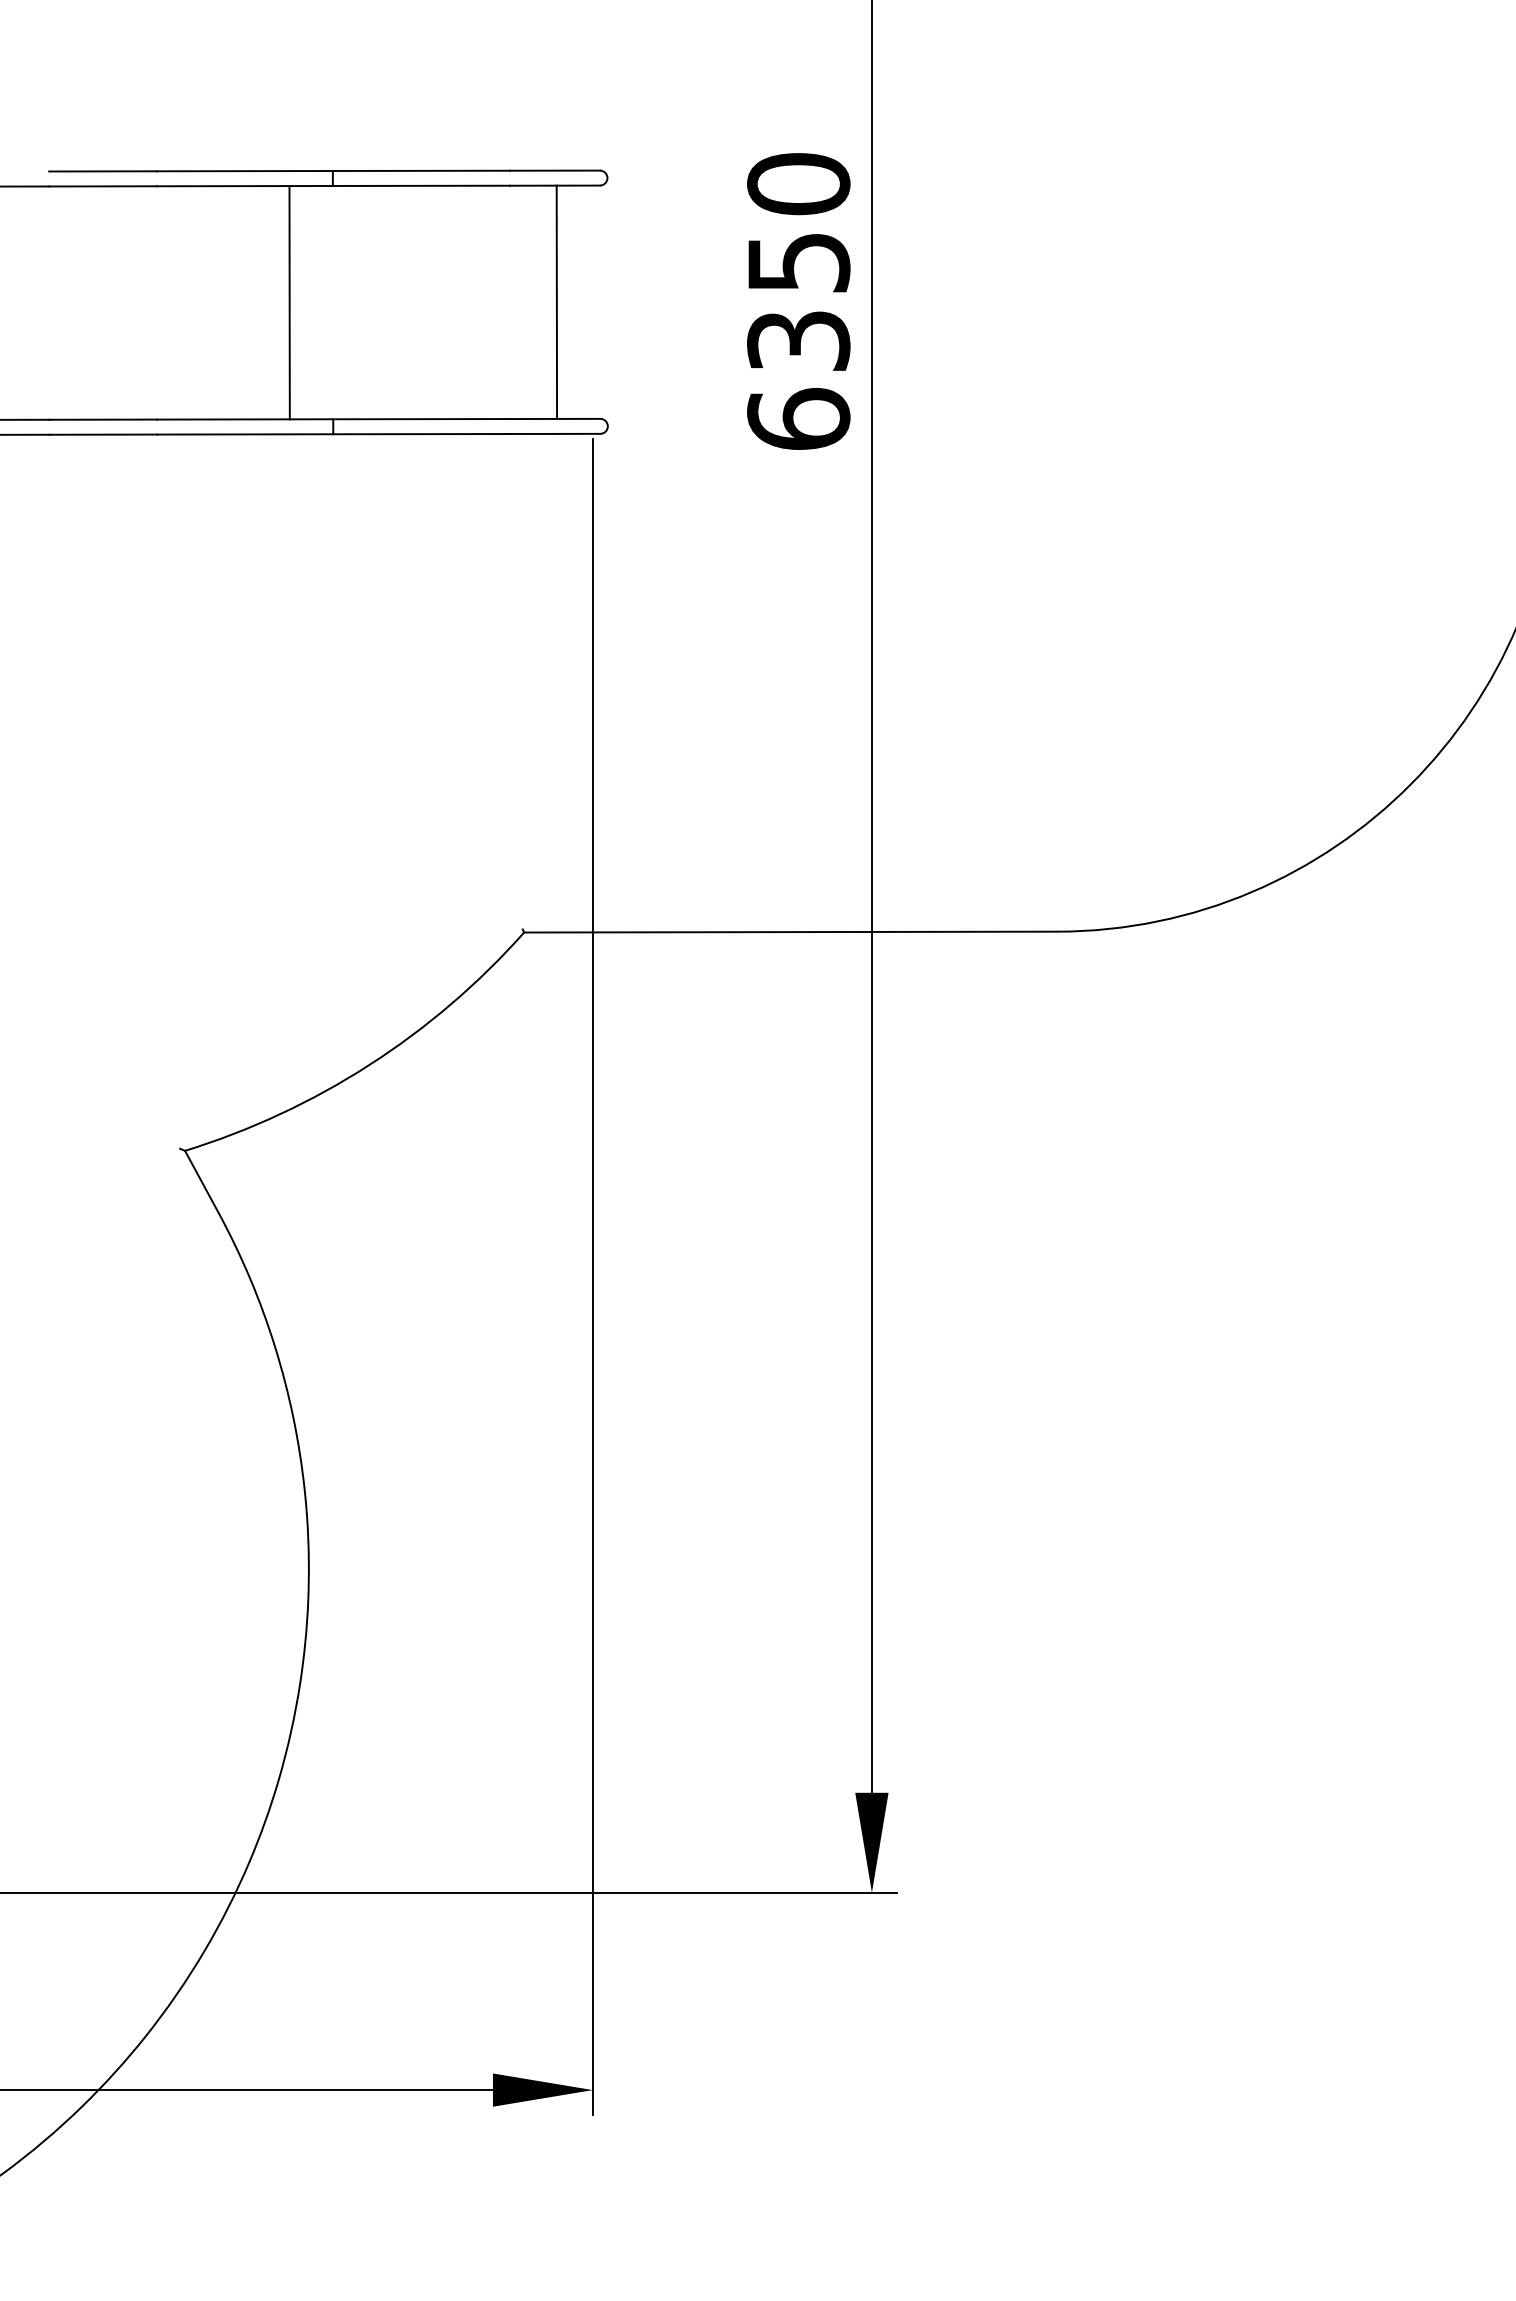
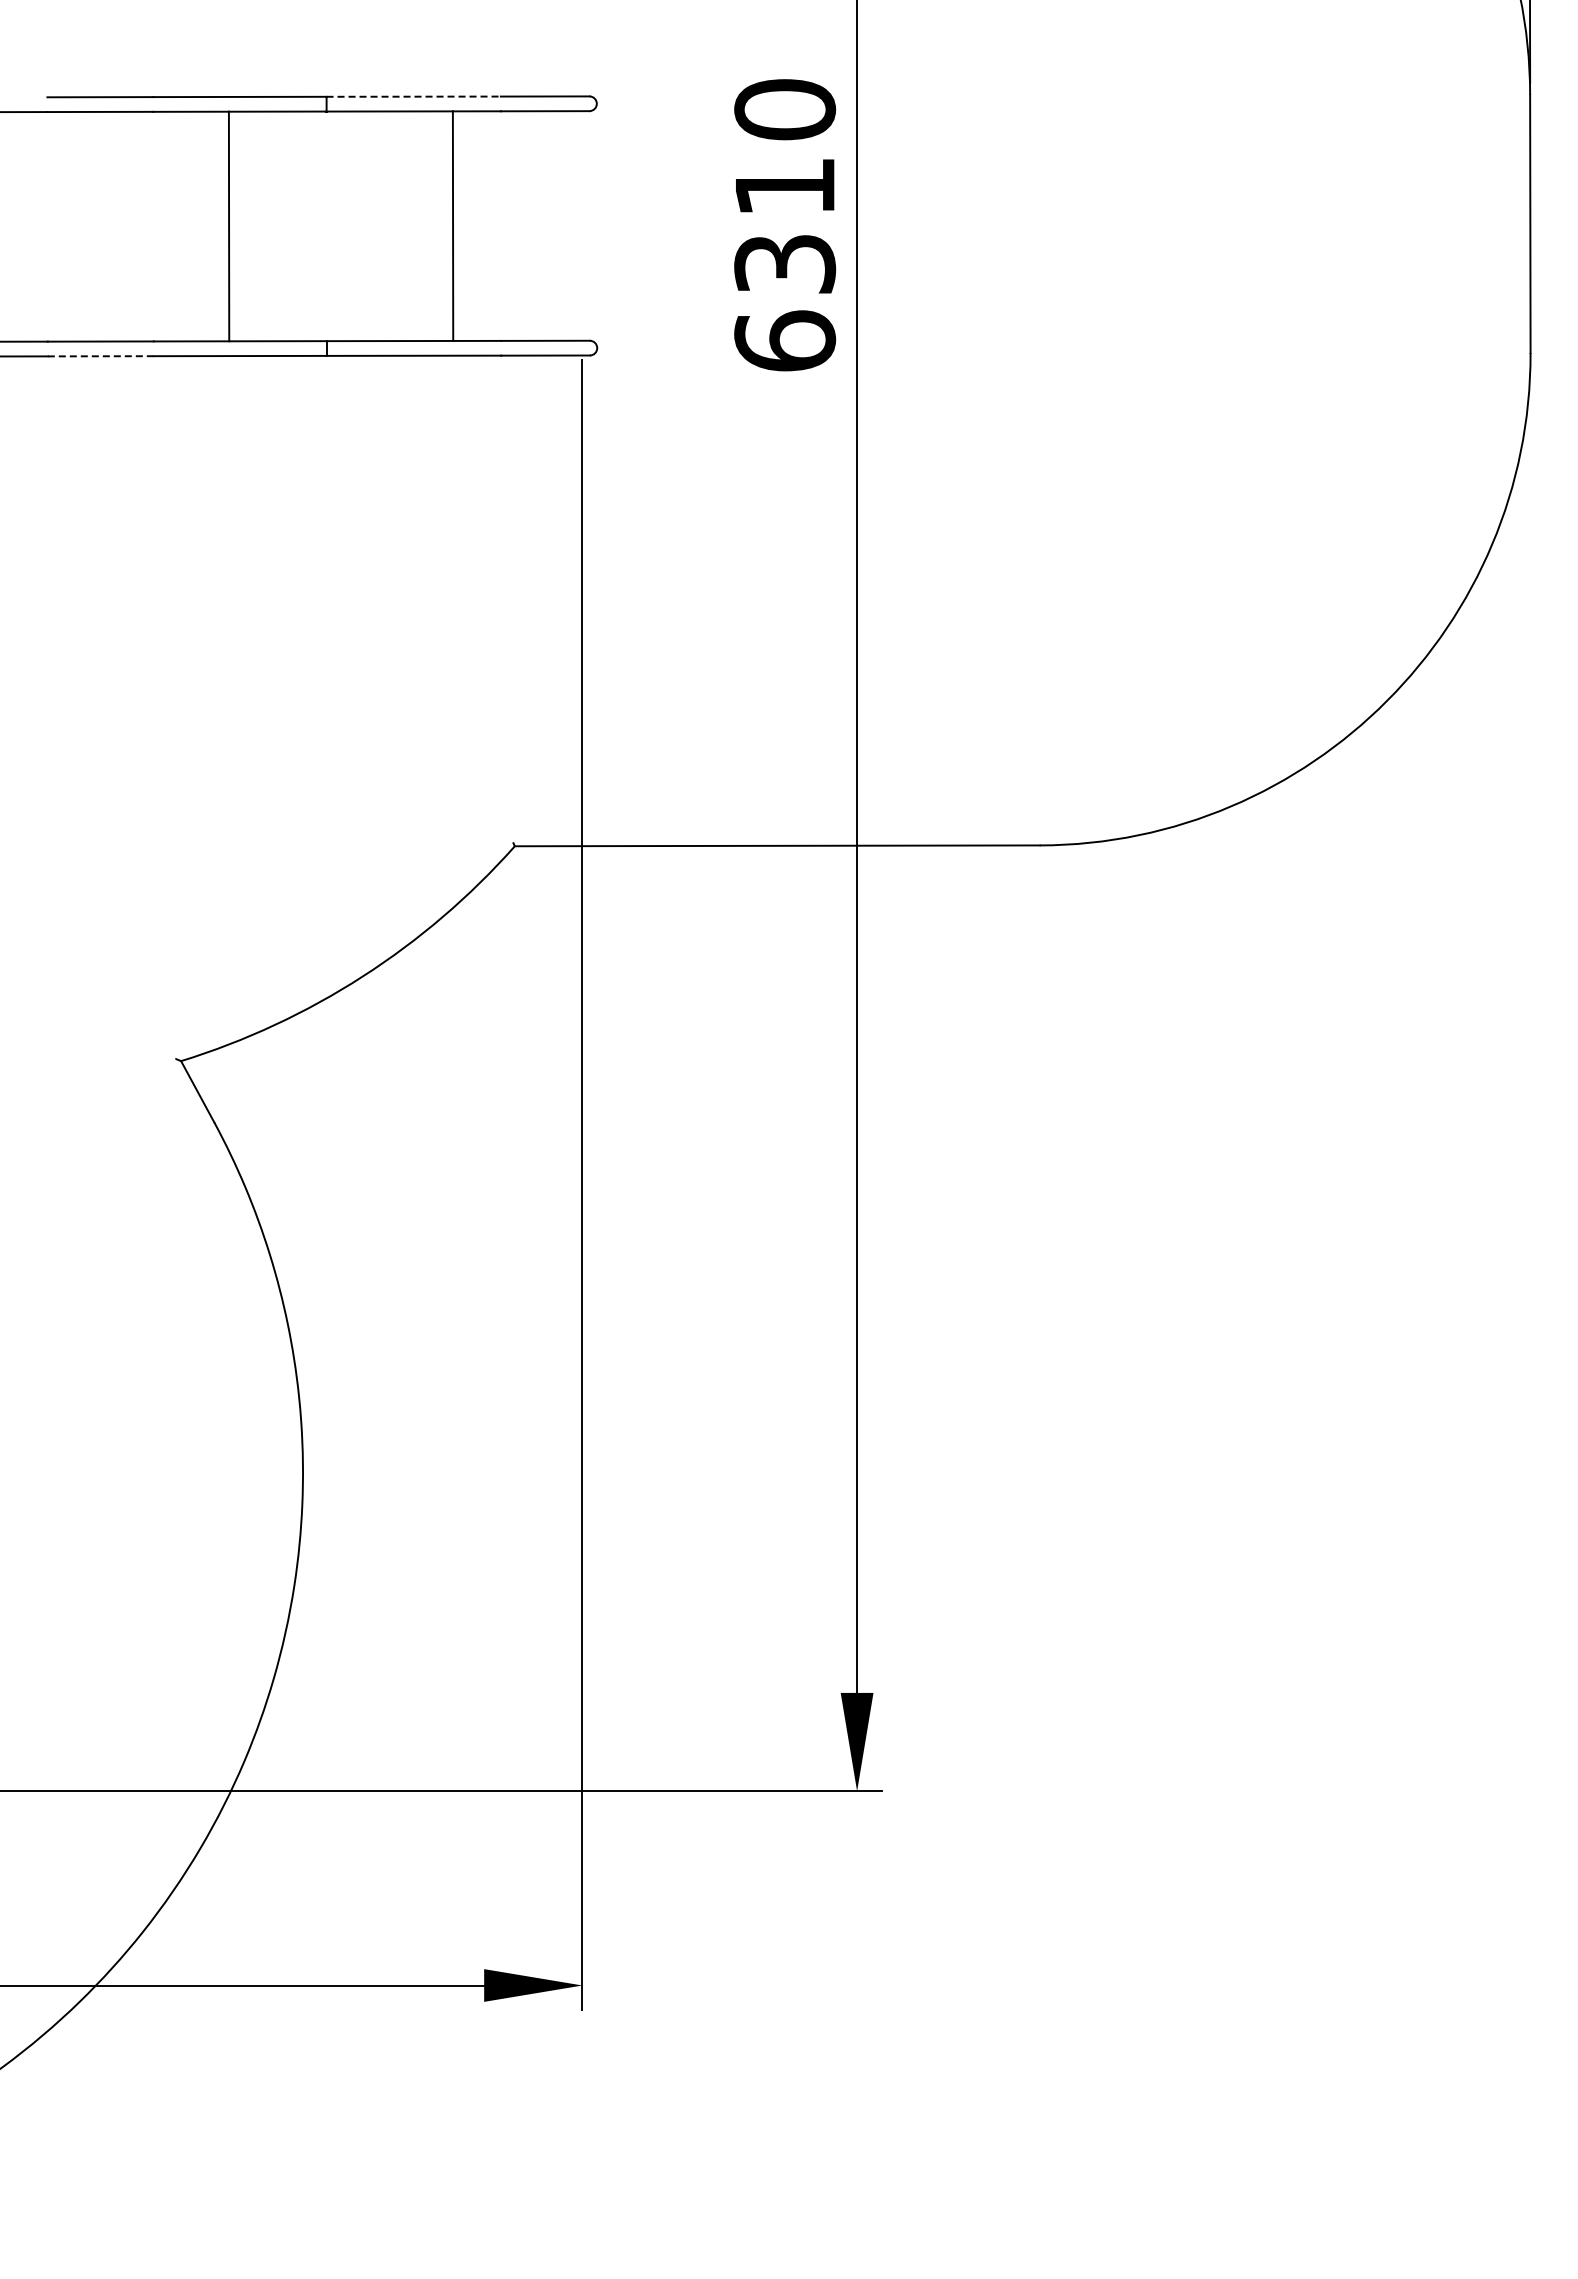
line: (422, 170) -> (414, 96), solid -> dashed
text: (800, 263) -> (786, 187), 6350 -> 6310
line: (556, 301) -> (452, 225), moved
line: (289, 302) -> (228, 226), moved
line: (103, 434) -> (100, 356), solid -> dashed

